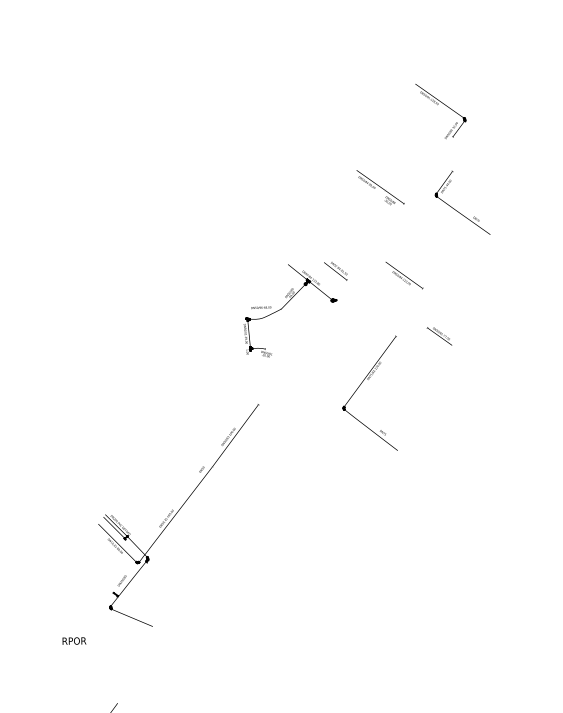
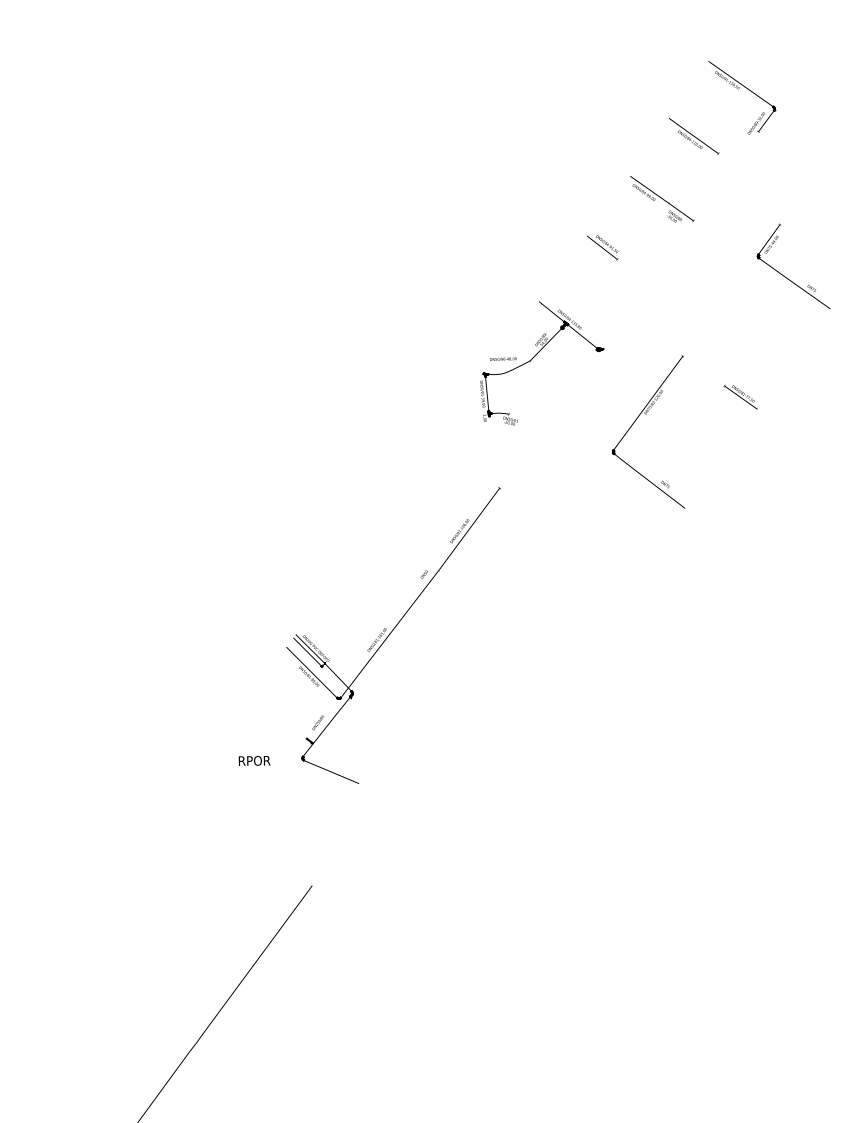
part: (455, 209) -> (784, 275), moved
text: (335, 271) -> (602, 247), moved
text: (404, 275) -> (694, 136), moved
part: (361, 384) -> (636, 420), moved
text: (74, 640) -> (254, 760), moved

